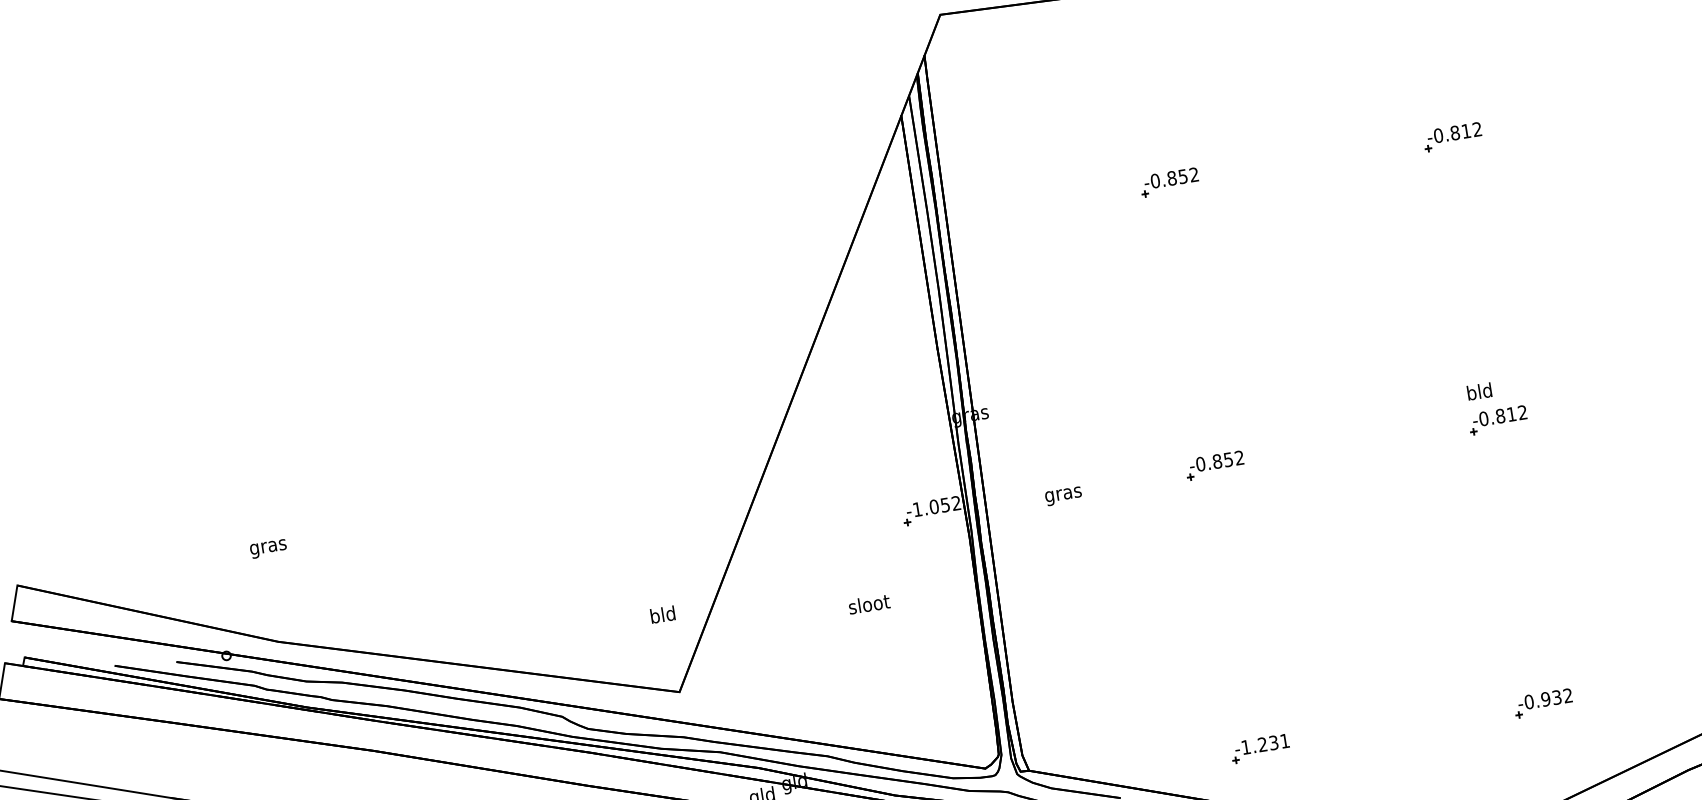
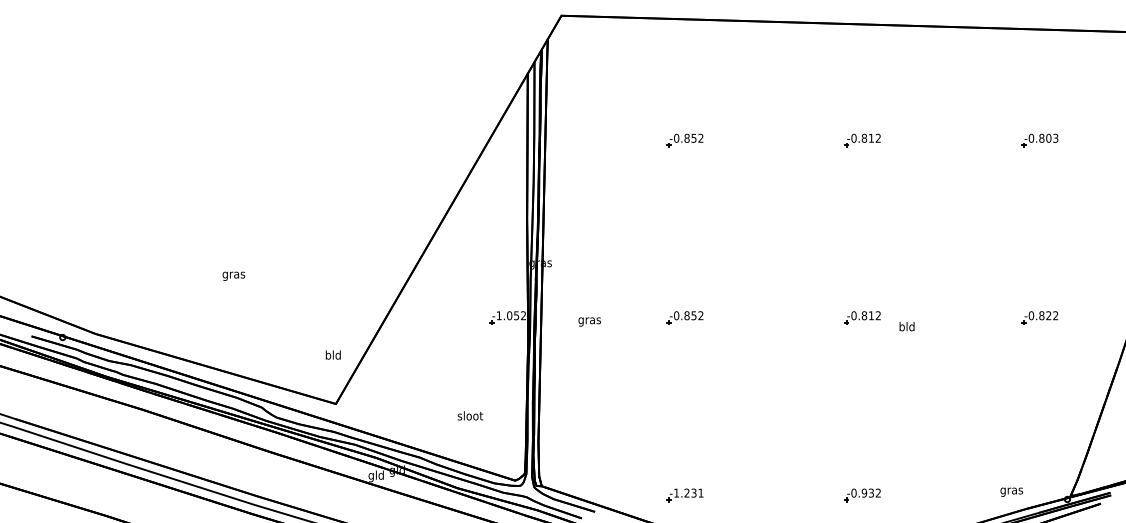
text: (1478, 391) -> (906, 326), moved
text: (267, 547) -> (233, 275), moved
text: (869, 603) -> (470, 415), moved

